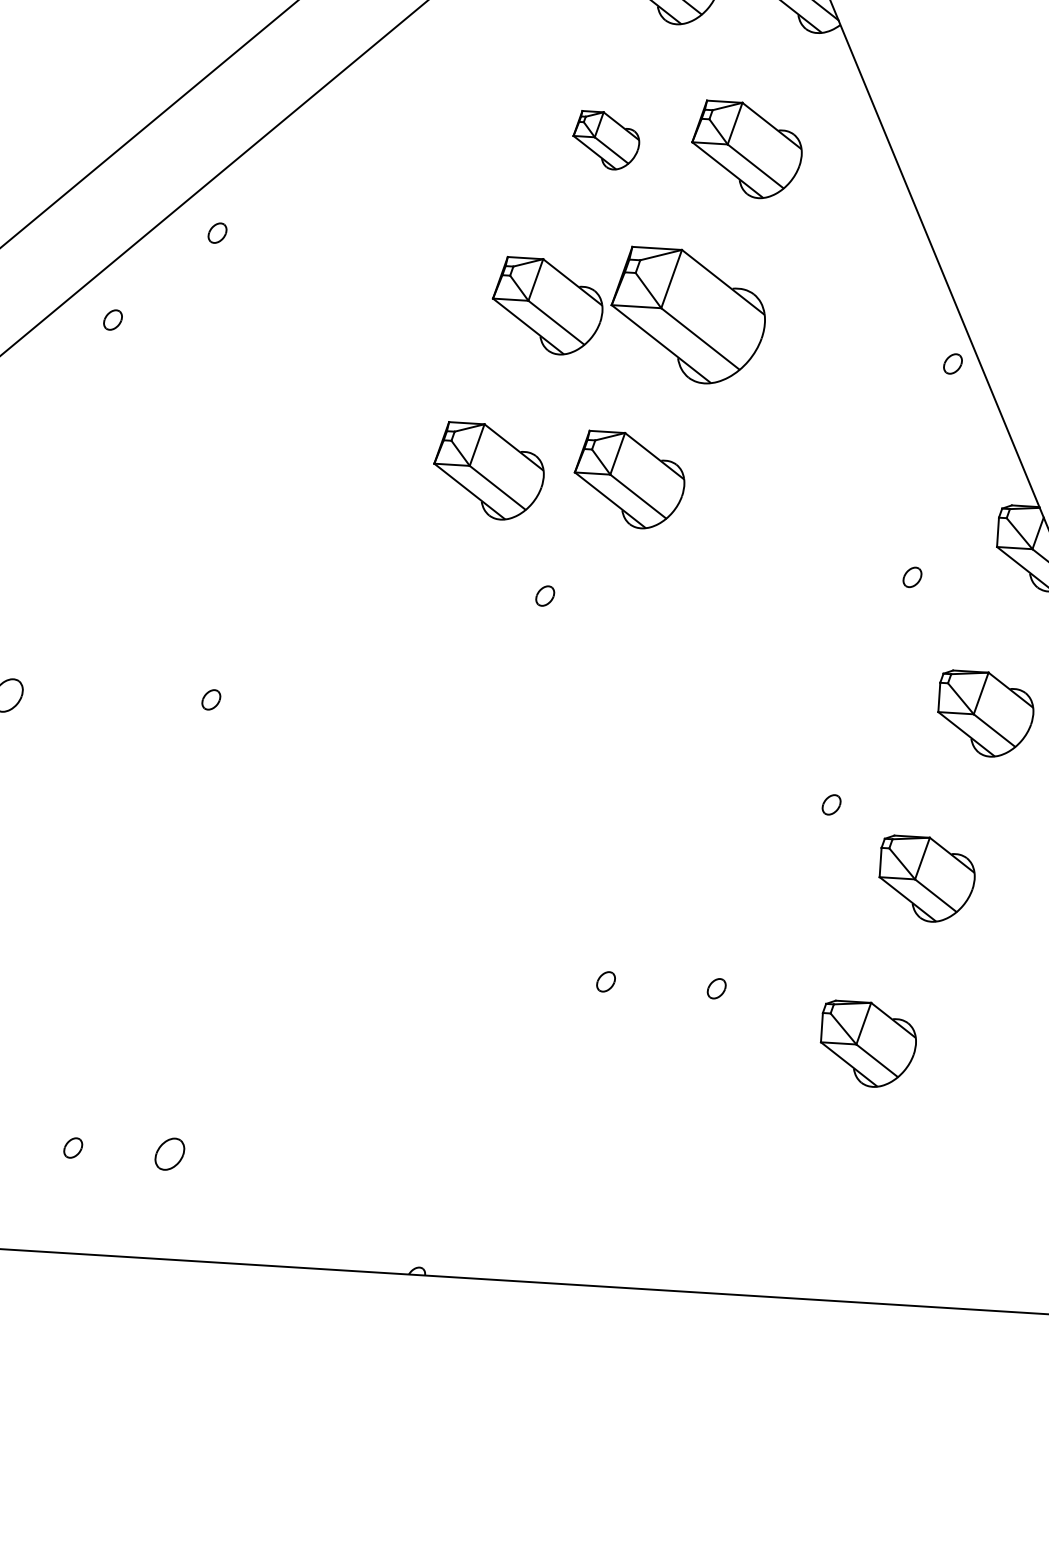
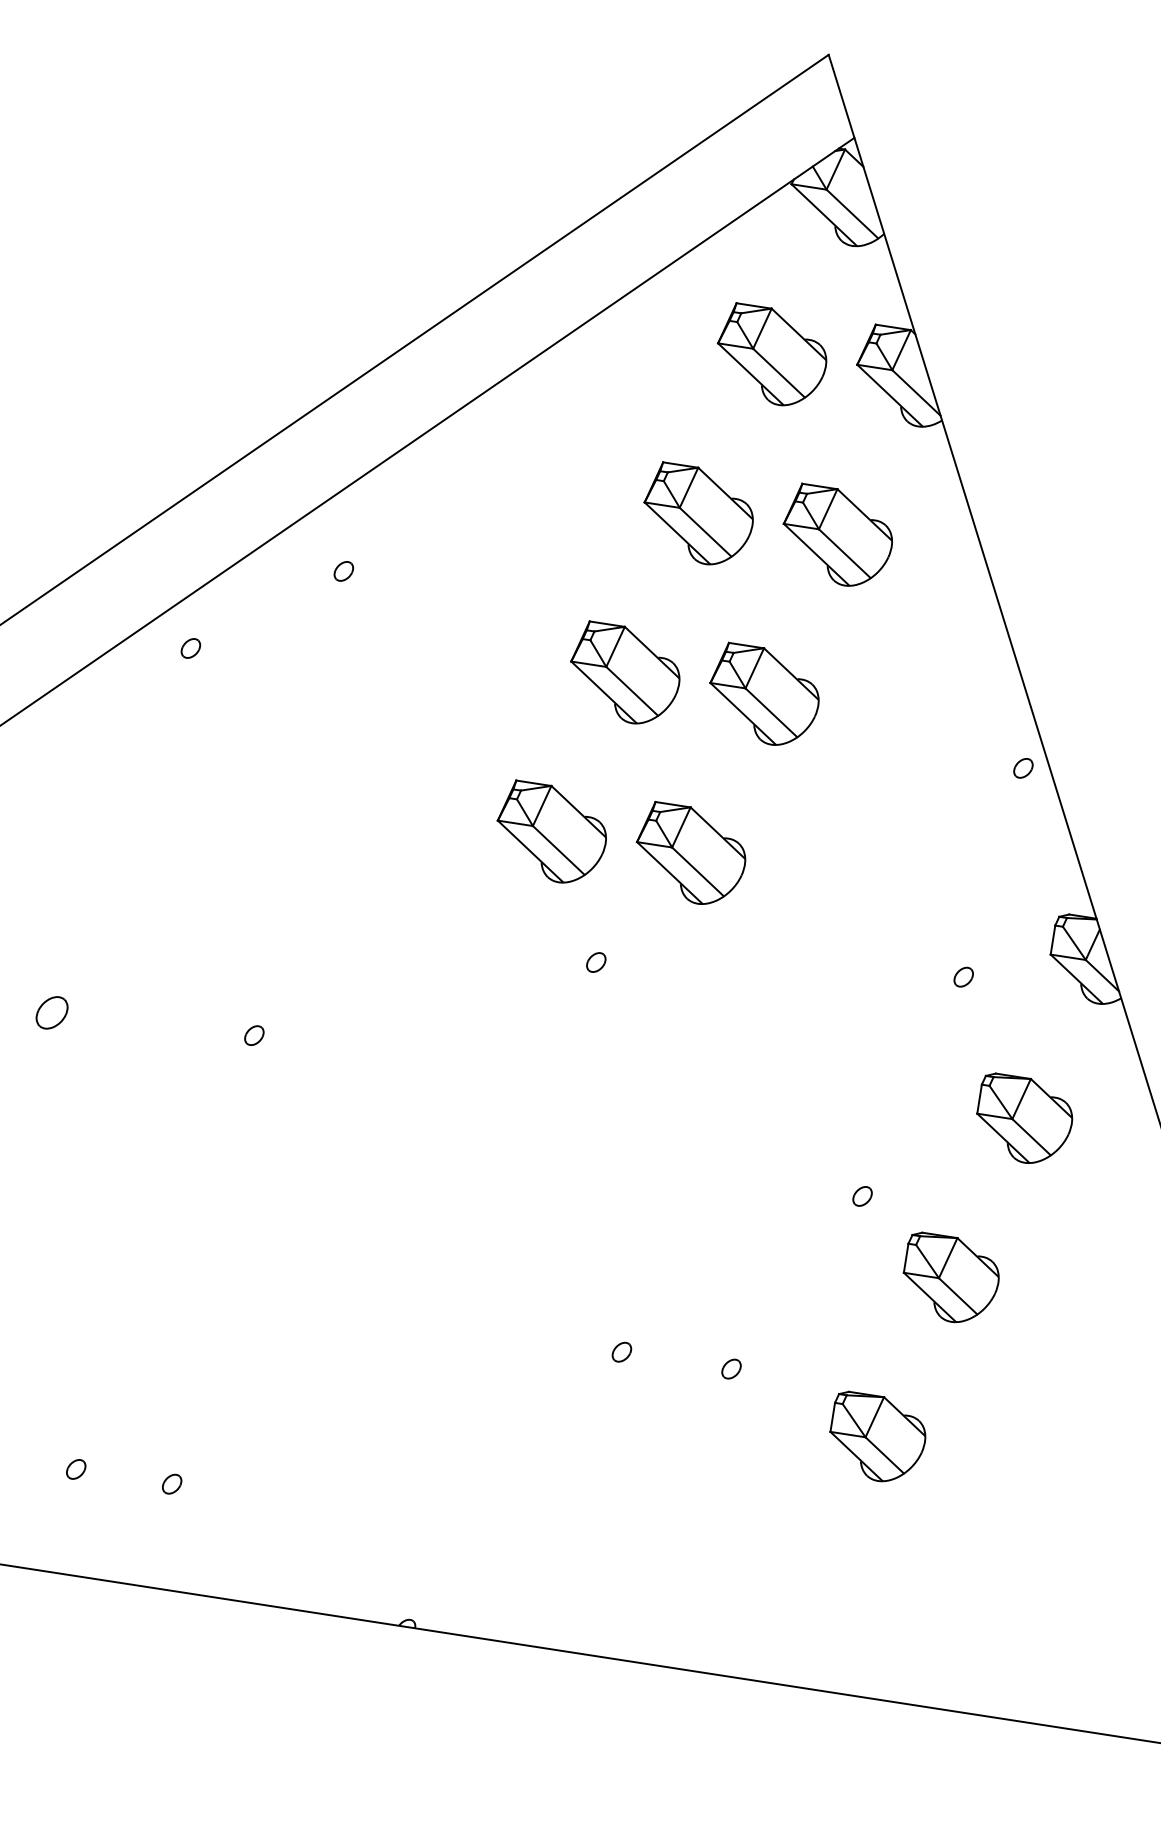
part: (606, 139) -> (698, 513), size x1.67
part: (217, 233) -> (343, 571), moved
part: (688, 312) -> (764, 693), size x0.71
part: (170, 1153) -> (172, 1483), size x0.62

